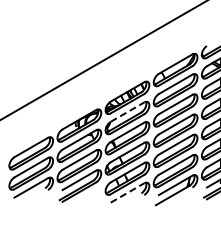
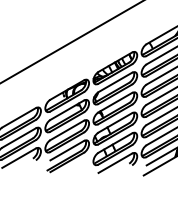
line: (127, 111) -> (115, 81), dashed -> solid
line: (127, 192) -> (115, 162), dashed -> solid

